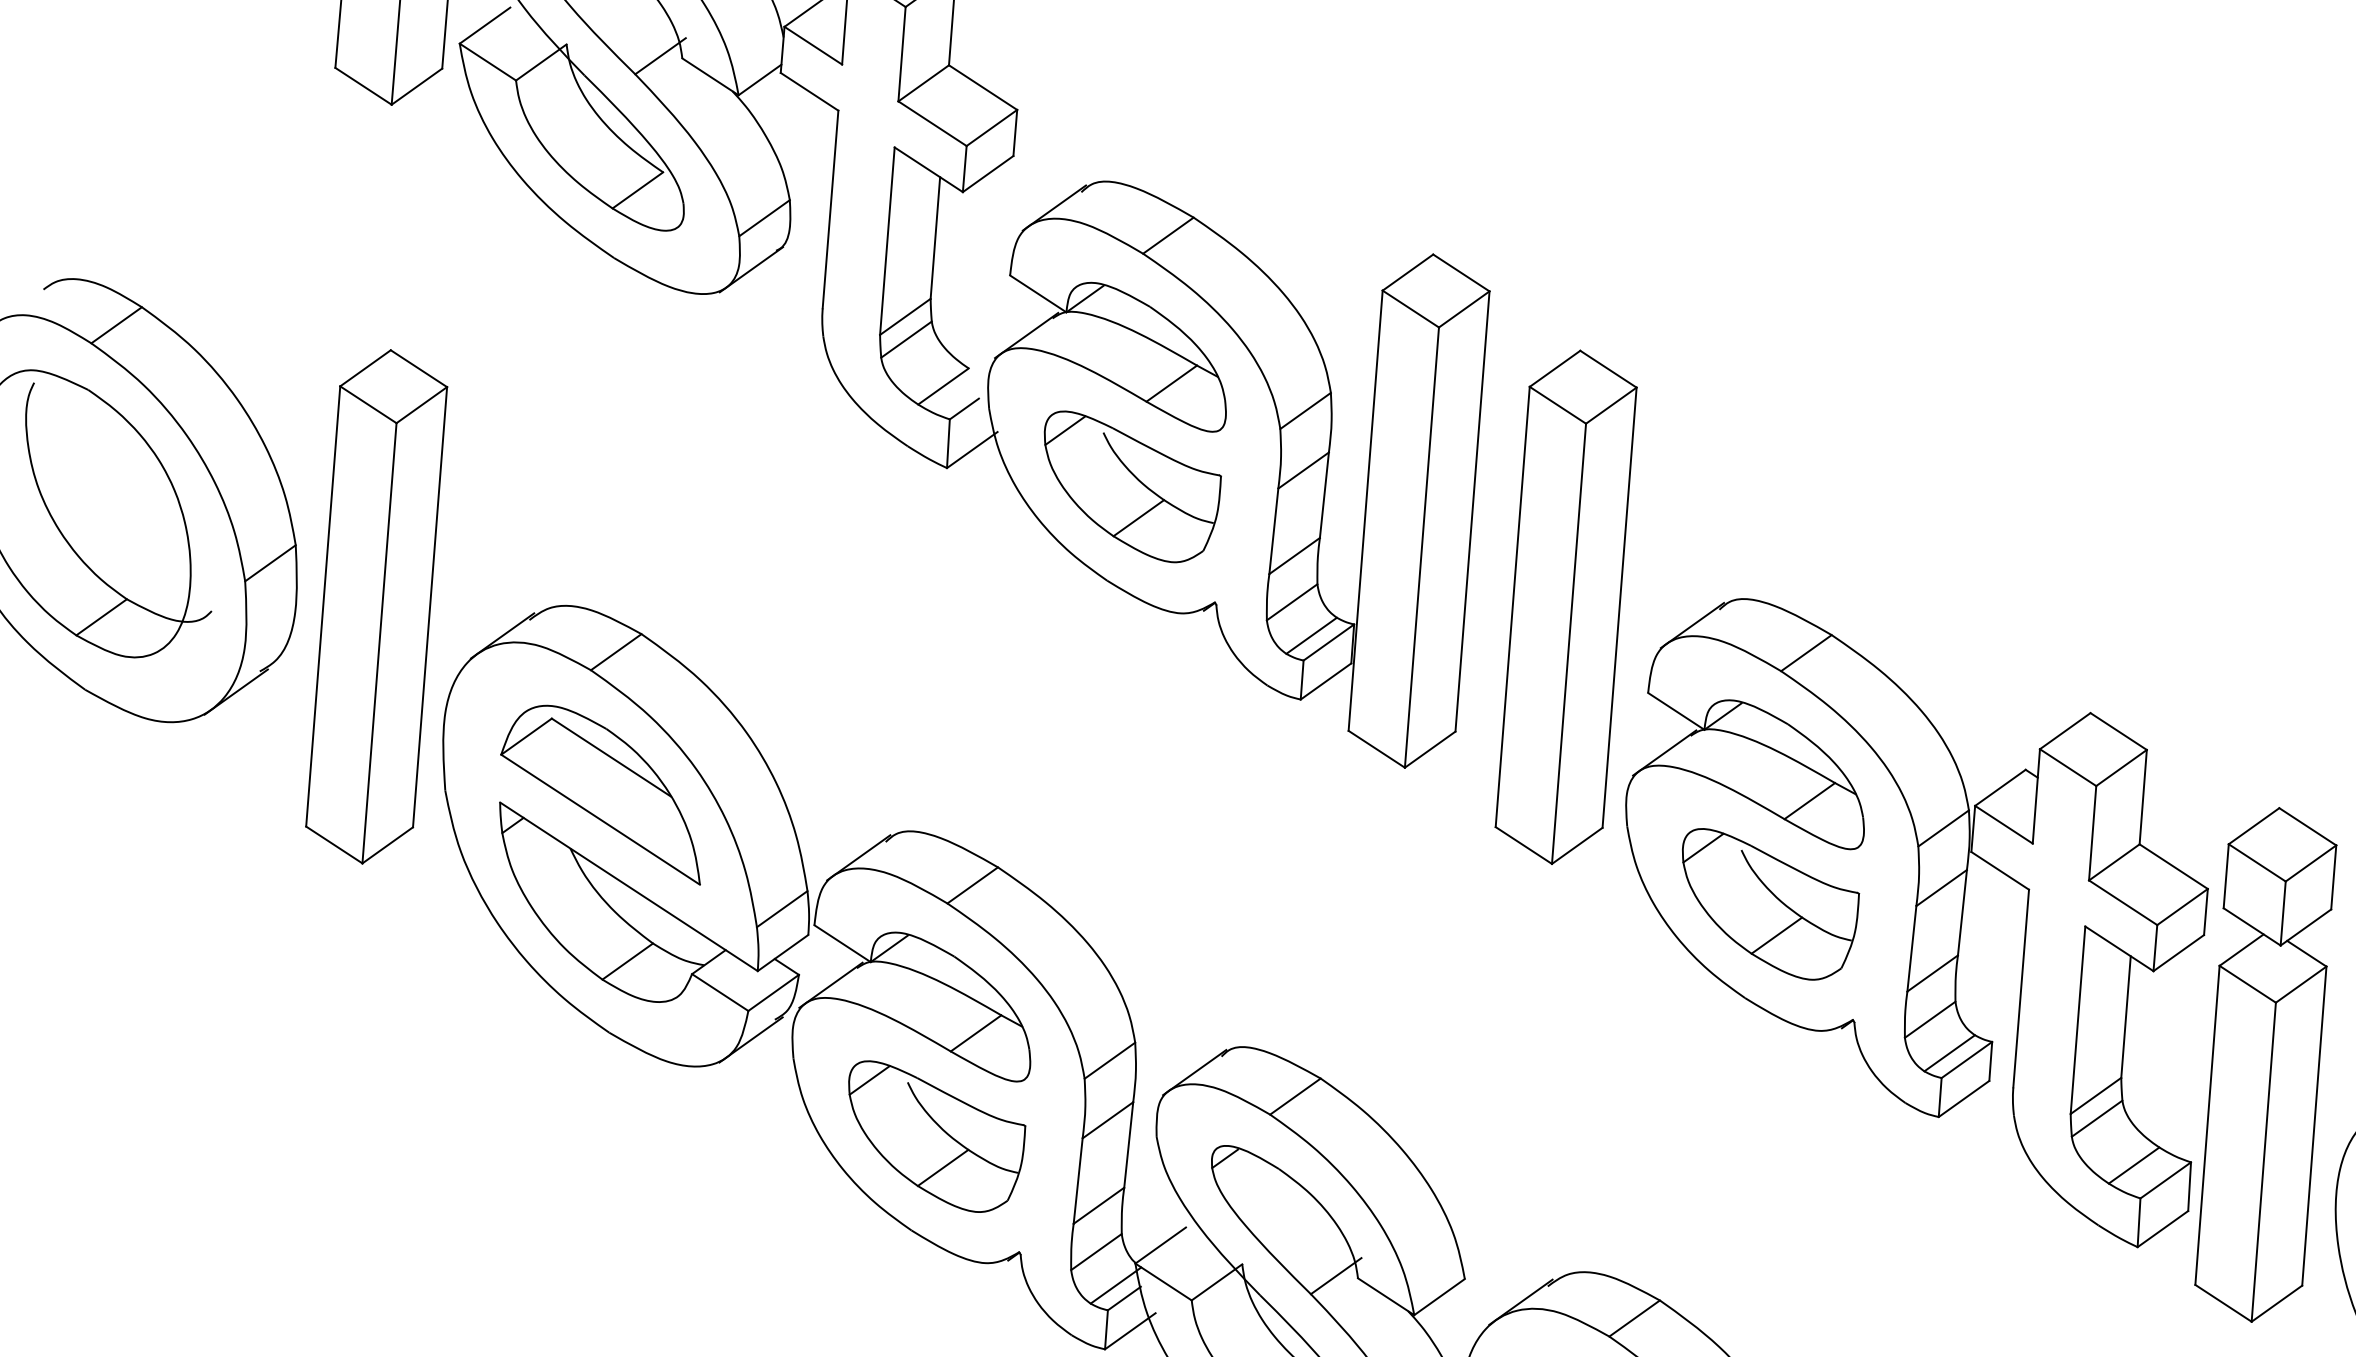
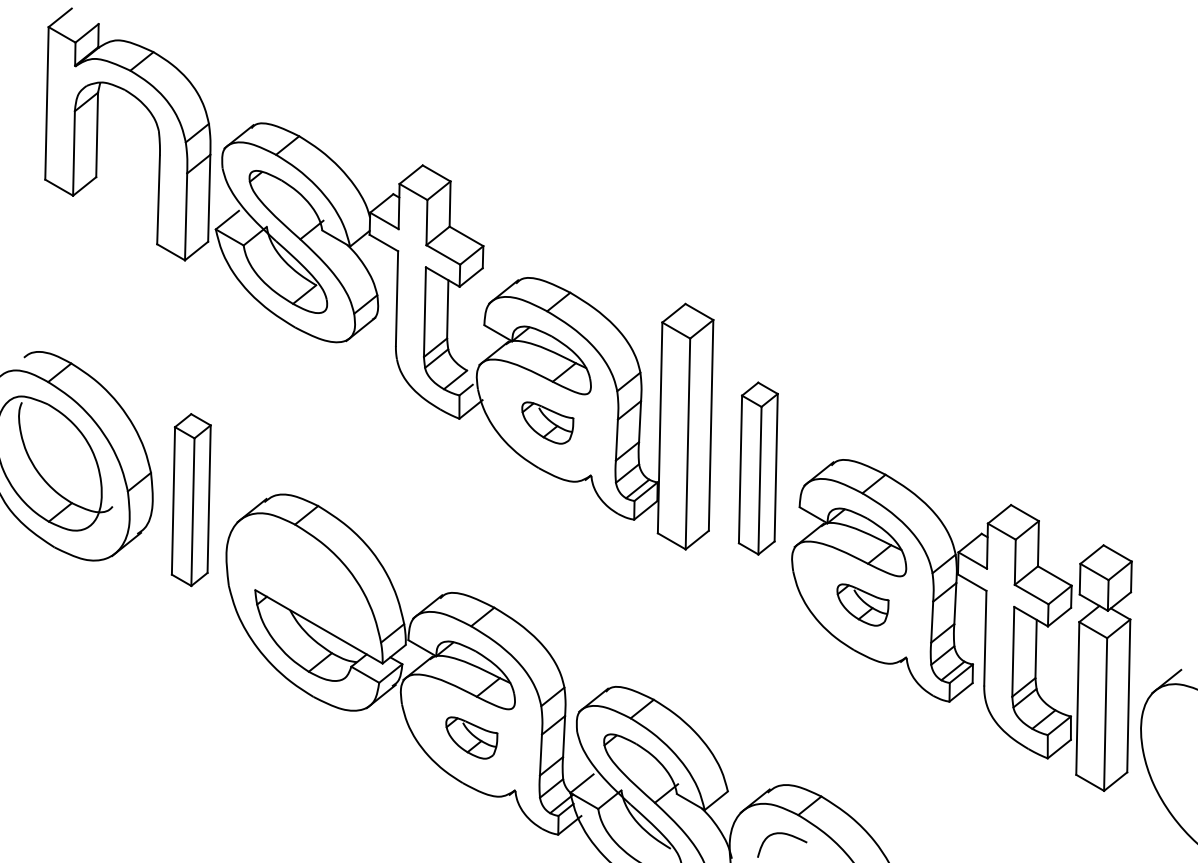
part: (1130, 486) -> (547, 422), size x0.6
part: (377, 605) -> (191, 499), size x0.7
part: (1566, 607) -> (758, 468), size x0.7
part: (601, 792) -> (303, 582), removed
part: (1768, 903) -> (862, 604), size x0.6
part: (934, 1136) -> (471, 737), size x0.6

